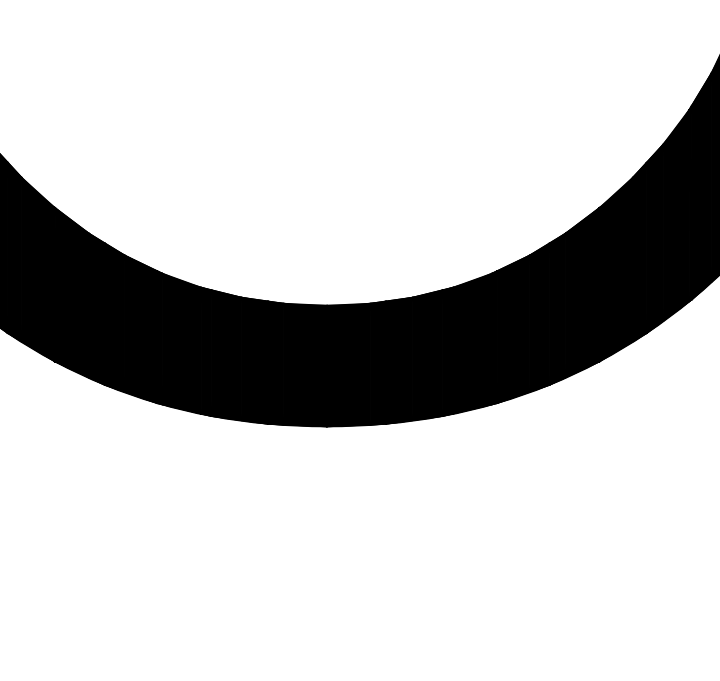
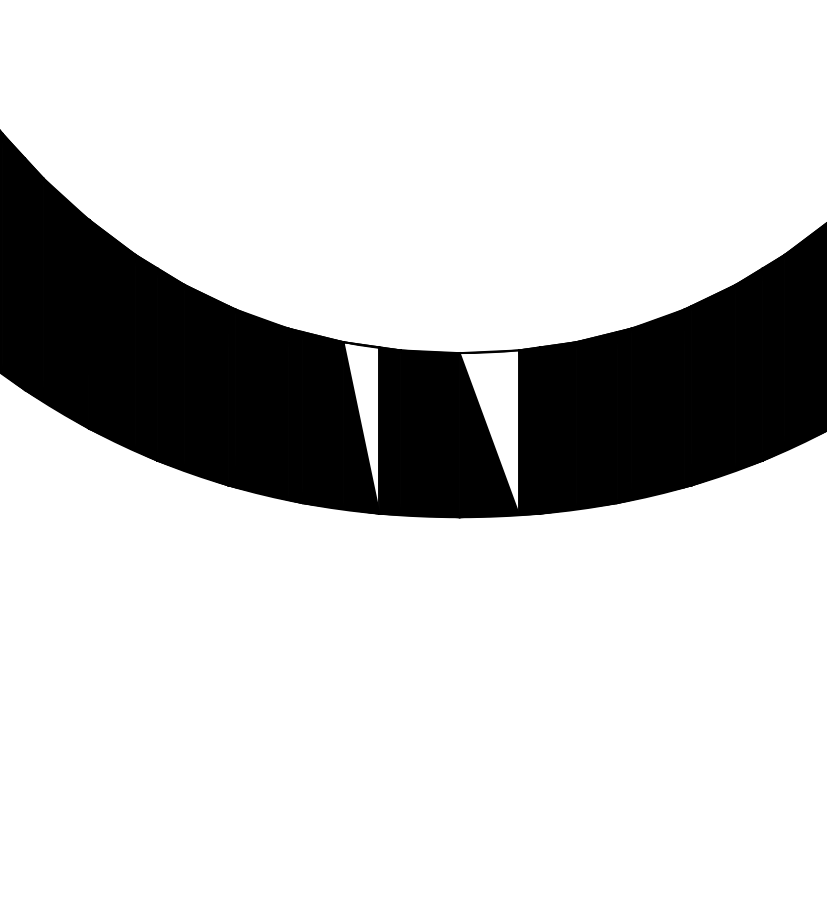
fill: (254, 360) -> (361, 427), removed
fill: (348, 363) -> (489, 431), removed

